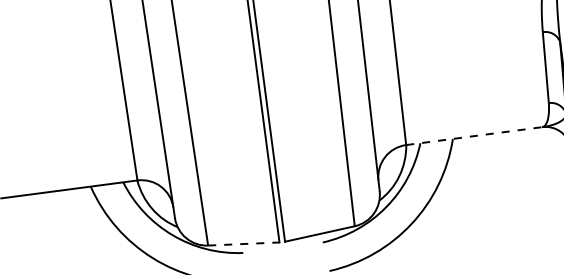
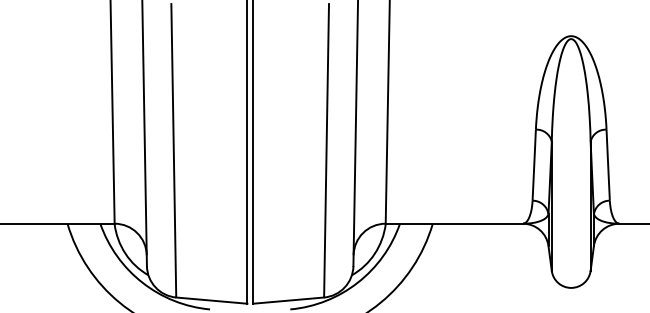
line: (474, 135) -> (454, 223), dashed -> solid
line: (243, 243) -> (211, 300), dashed -> solid

